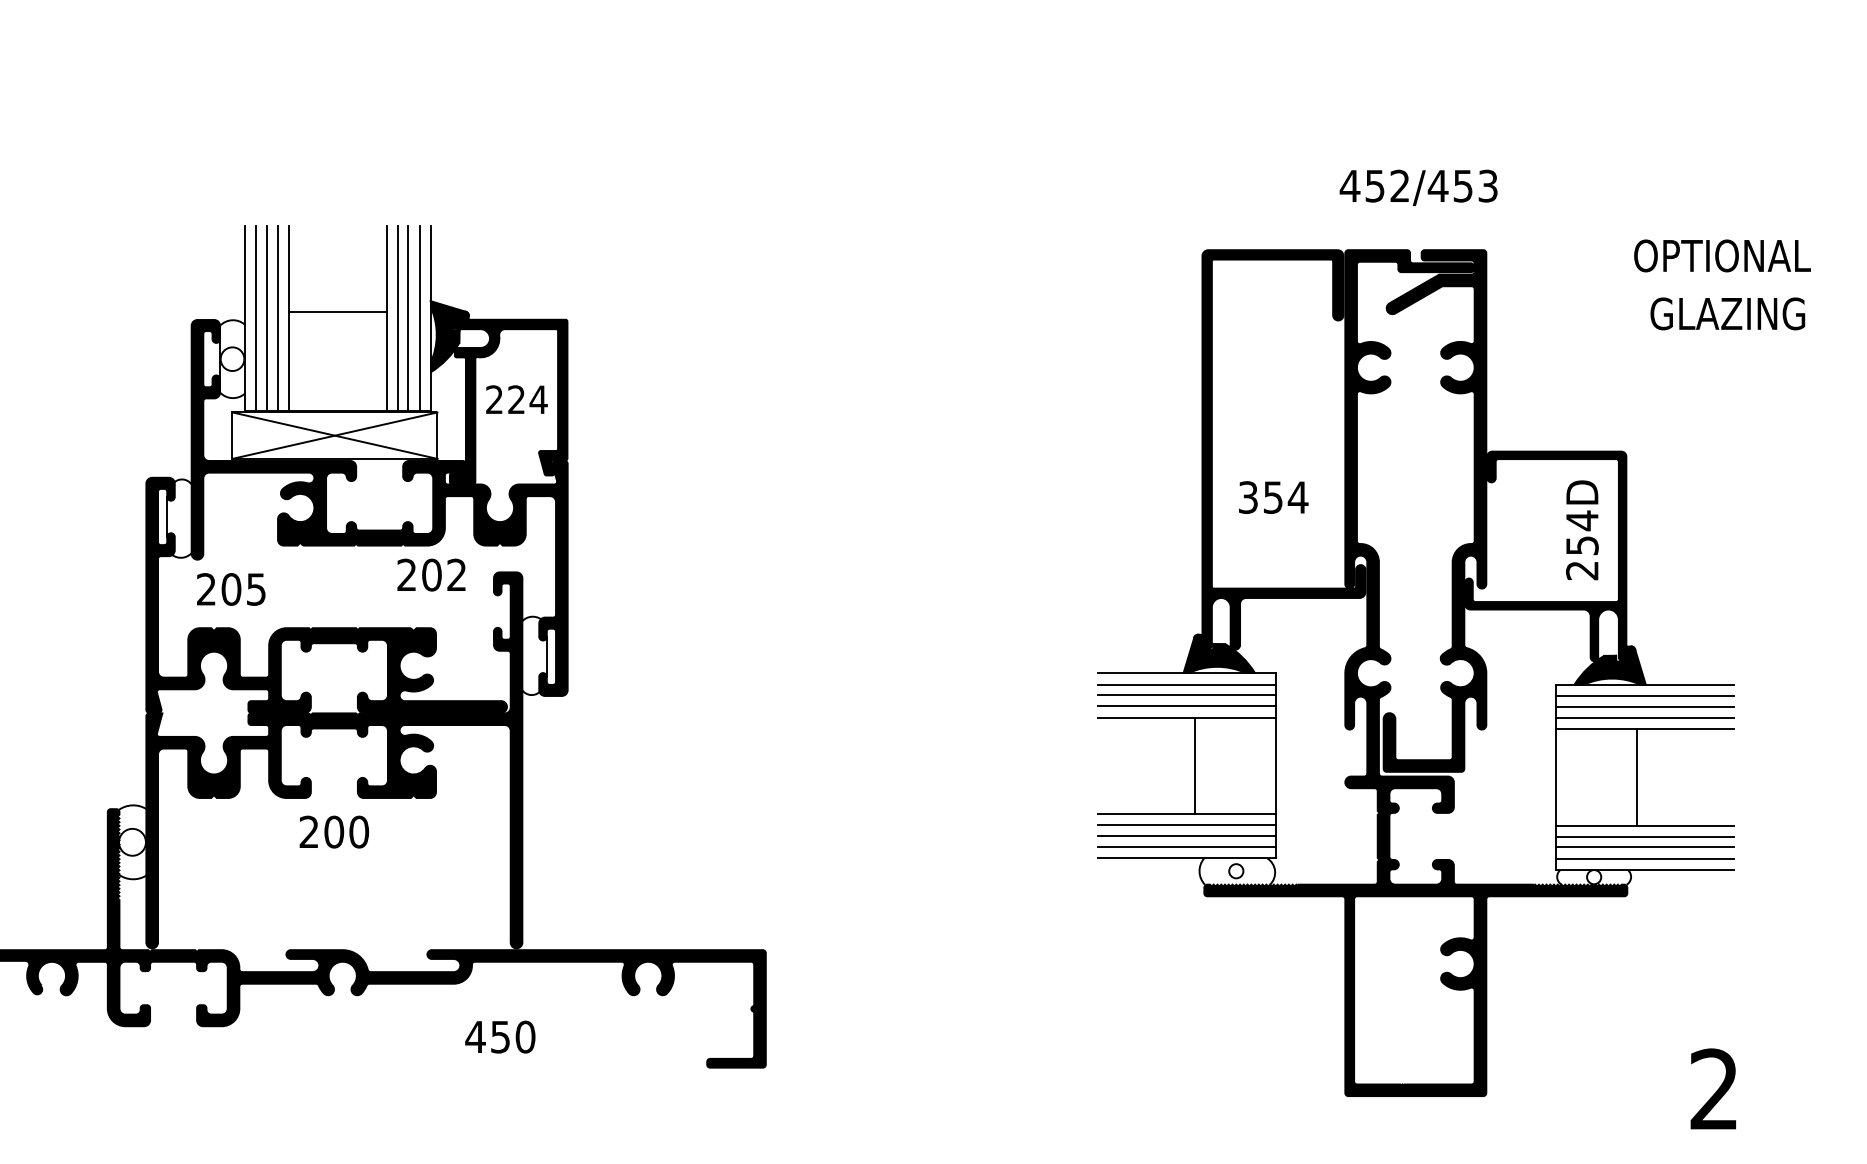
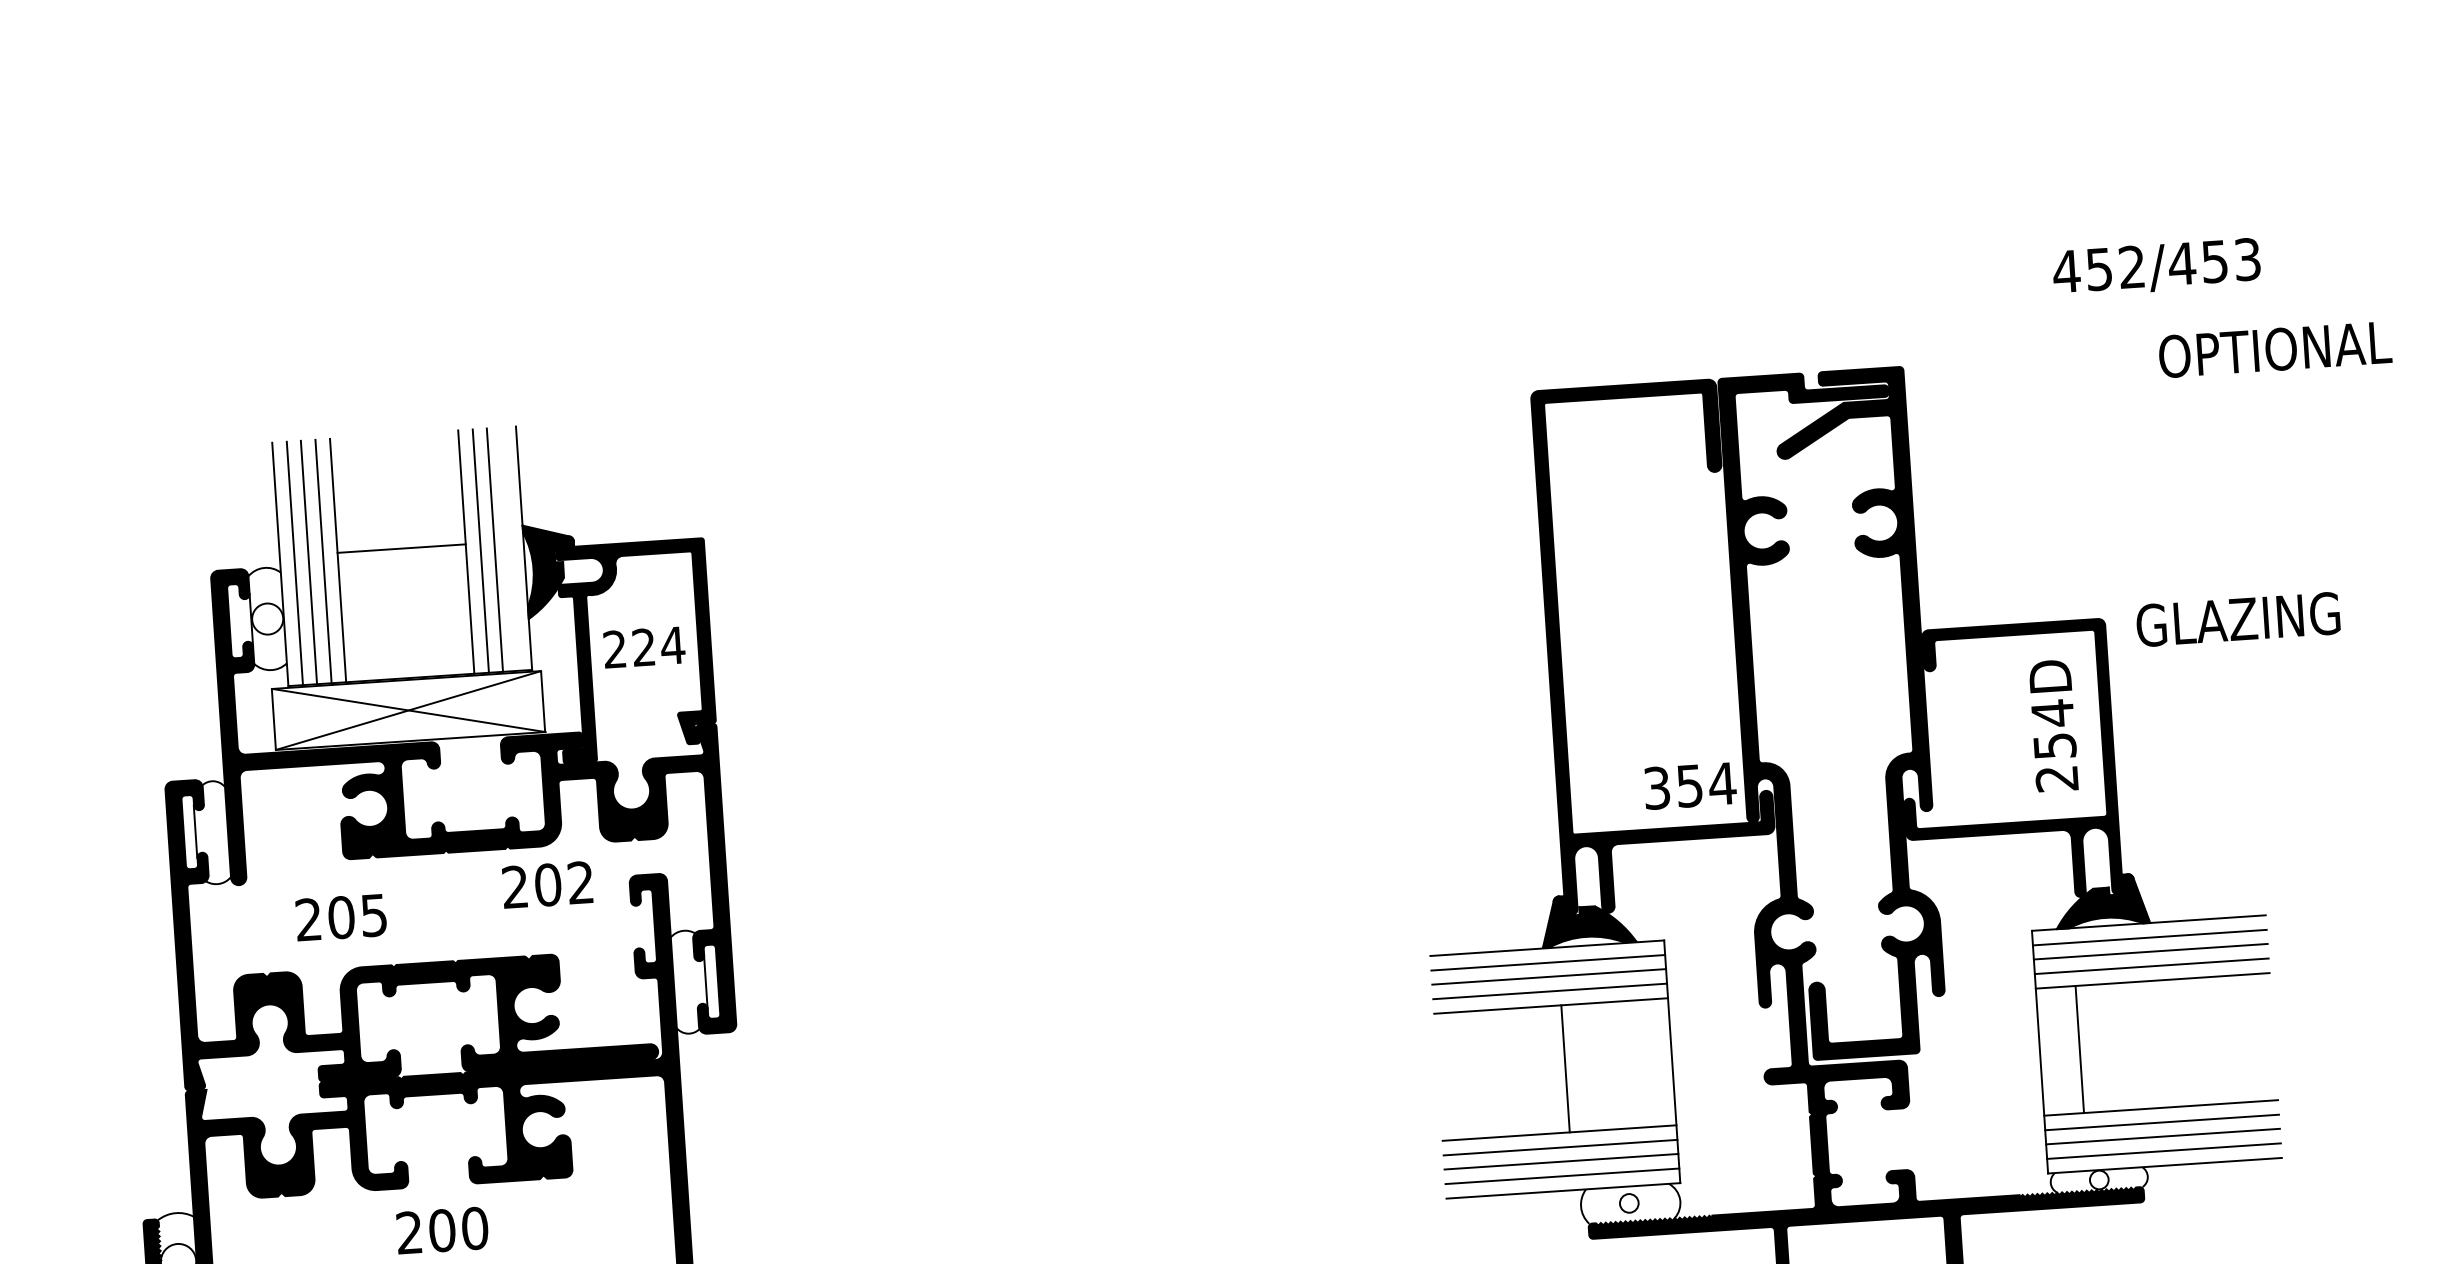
text: (1418, 187) -> (2156, 267), moved
text: (1722, 255) -> (2275, 349), moved
text: (1727, 313) -> (2237, 619), moved
line: (419, 318) -> (509, 549), removed
text: (1273, 497) -> (1690, 785), moved
text: (231, 589) -> (341, 917), moved
line: (1636, 776) -> (2079, 1048), moved

